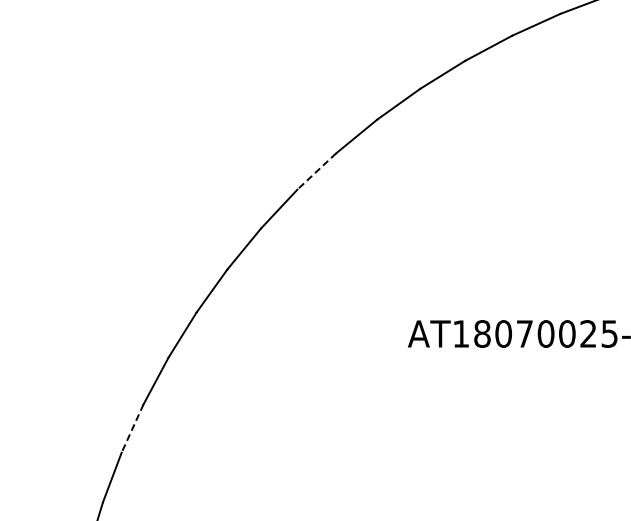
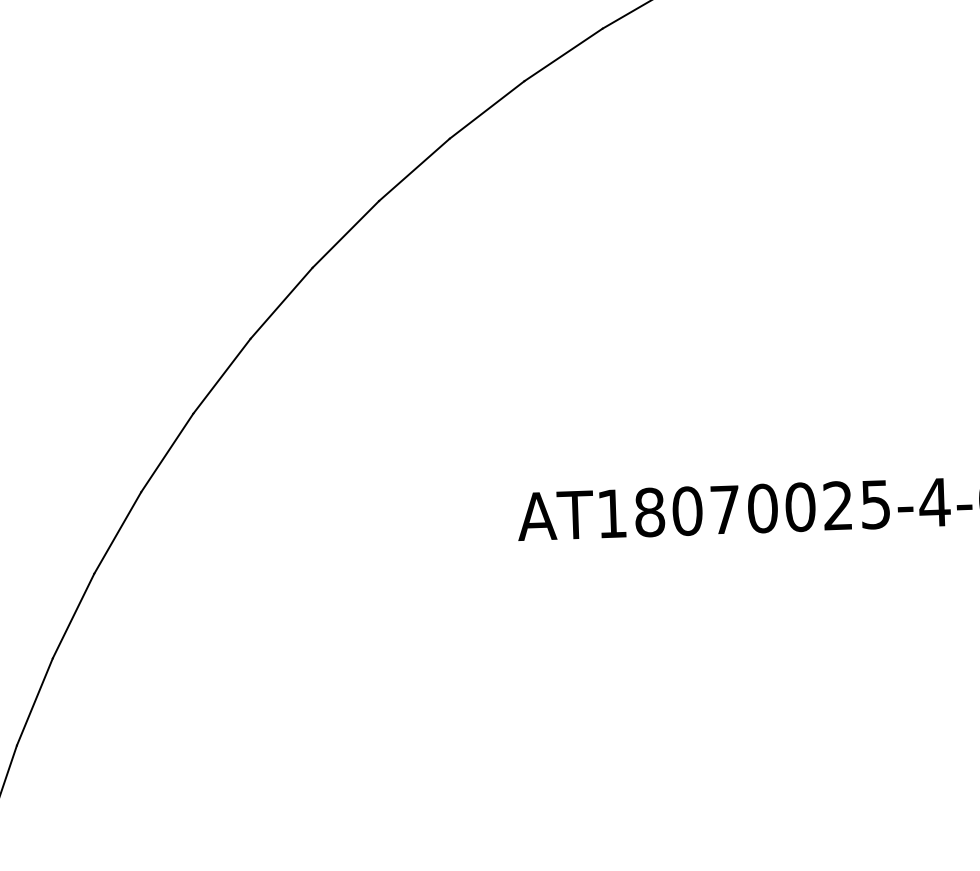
line: (316, 171) -> (345, 234), dashed -> solid
line: (132, 428) -> (34, 701), dashed -> solid

